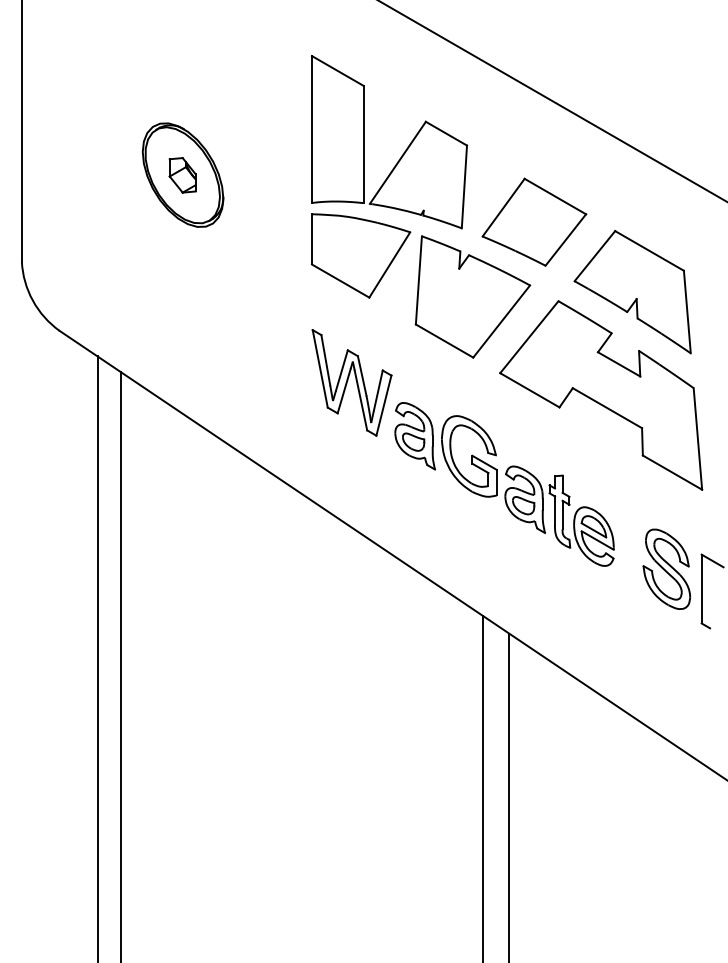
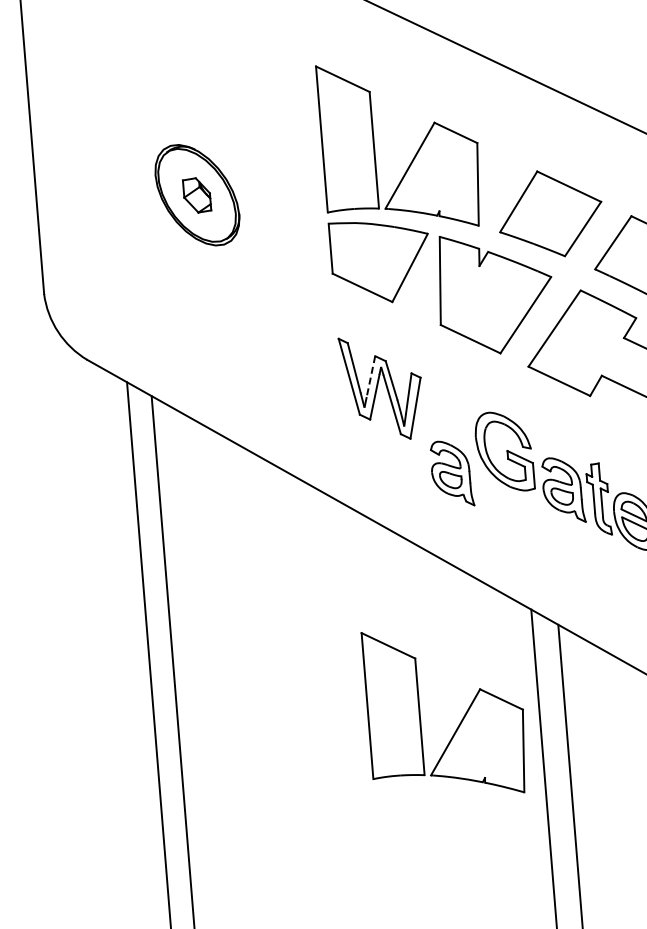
line: (341, 370) -> (370, 376), solid -> dashed
part: (414, 436) -> (451, 474), moved
part: (403, 722) -> (460, 721), added

